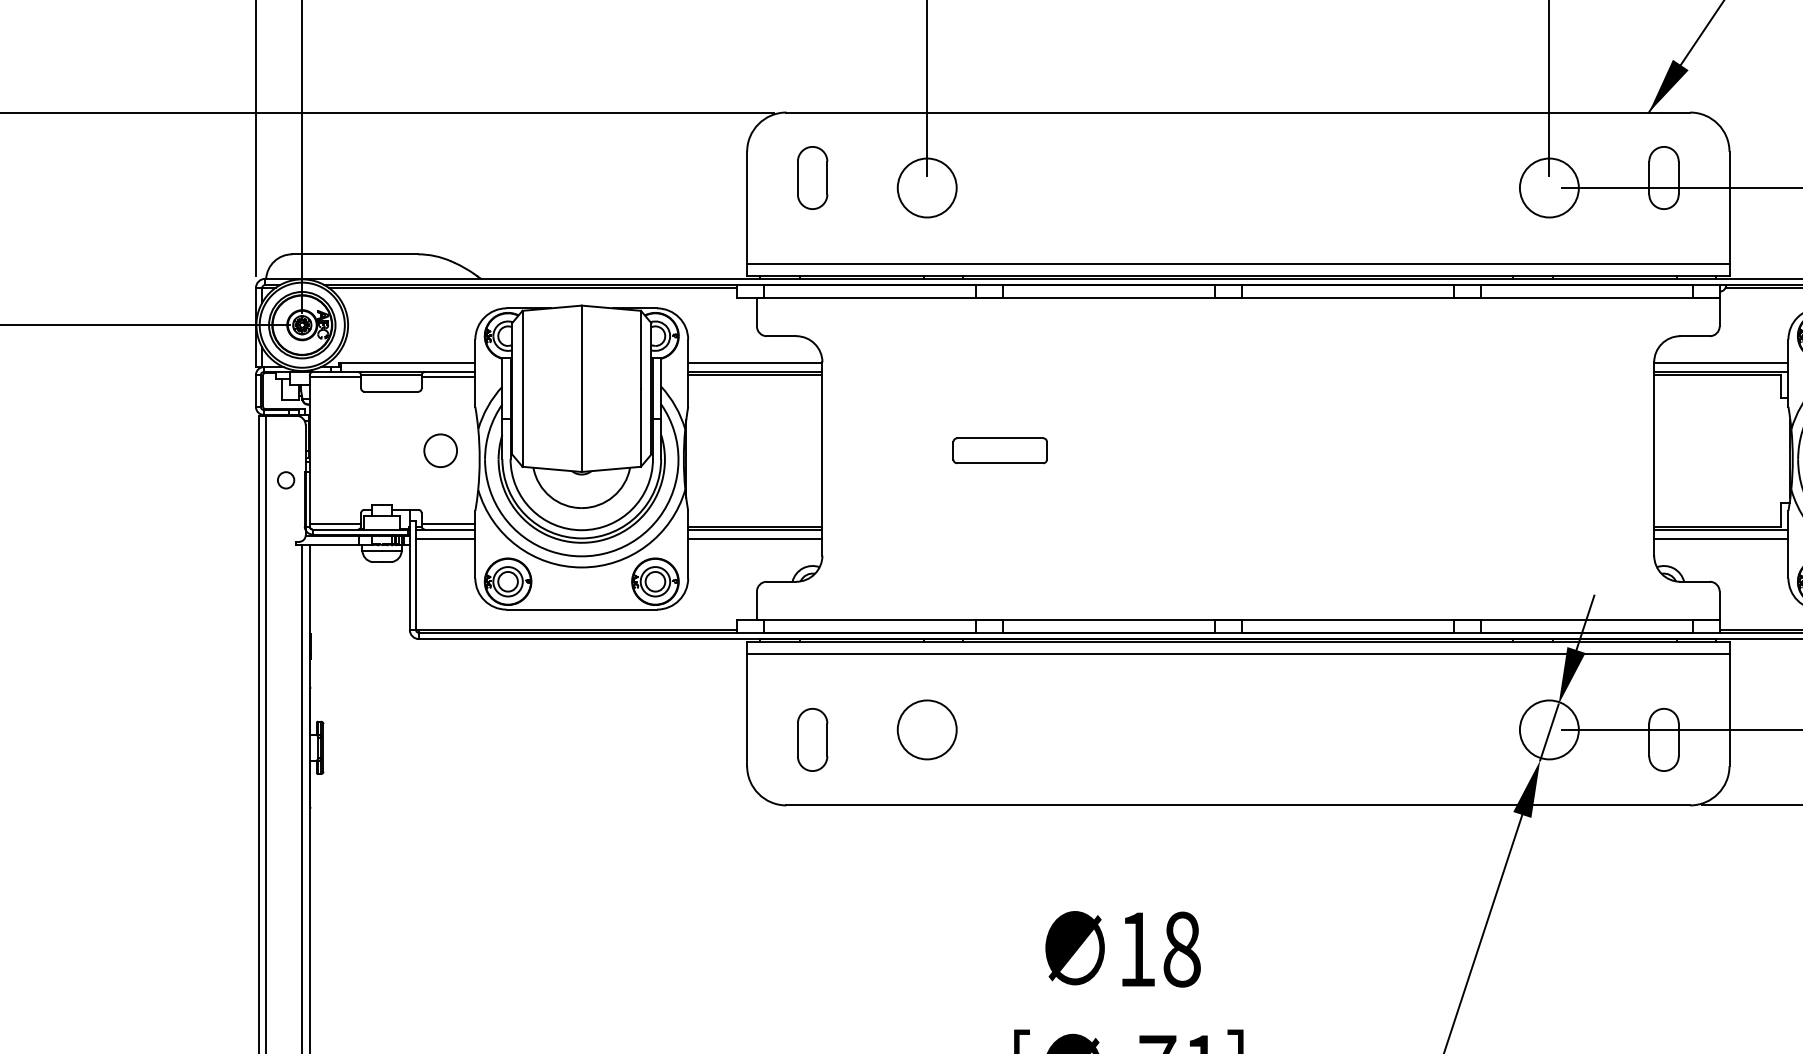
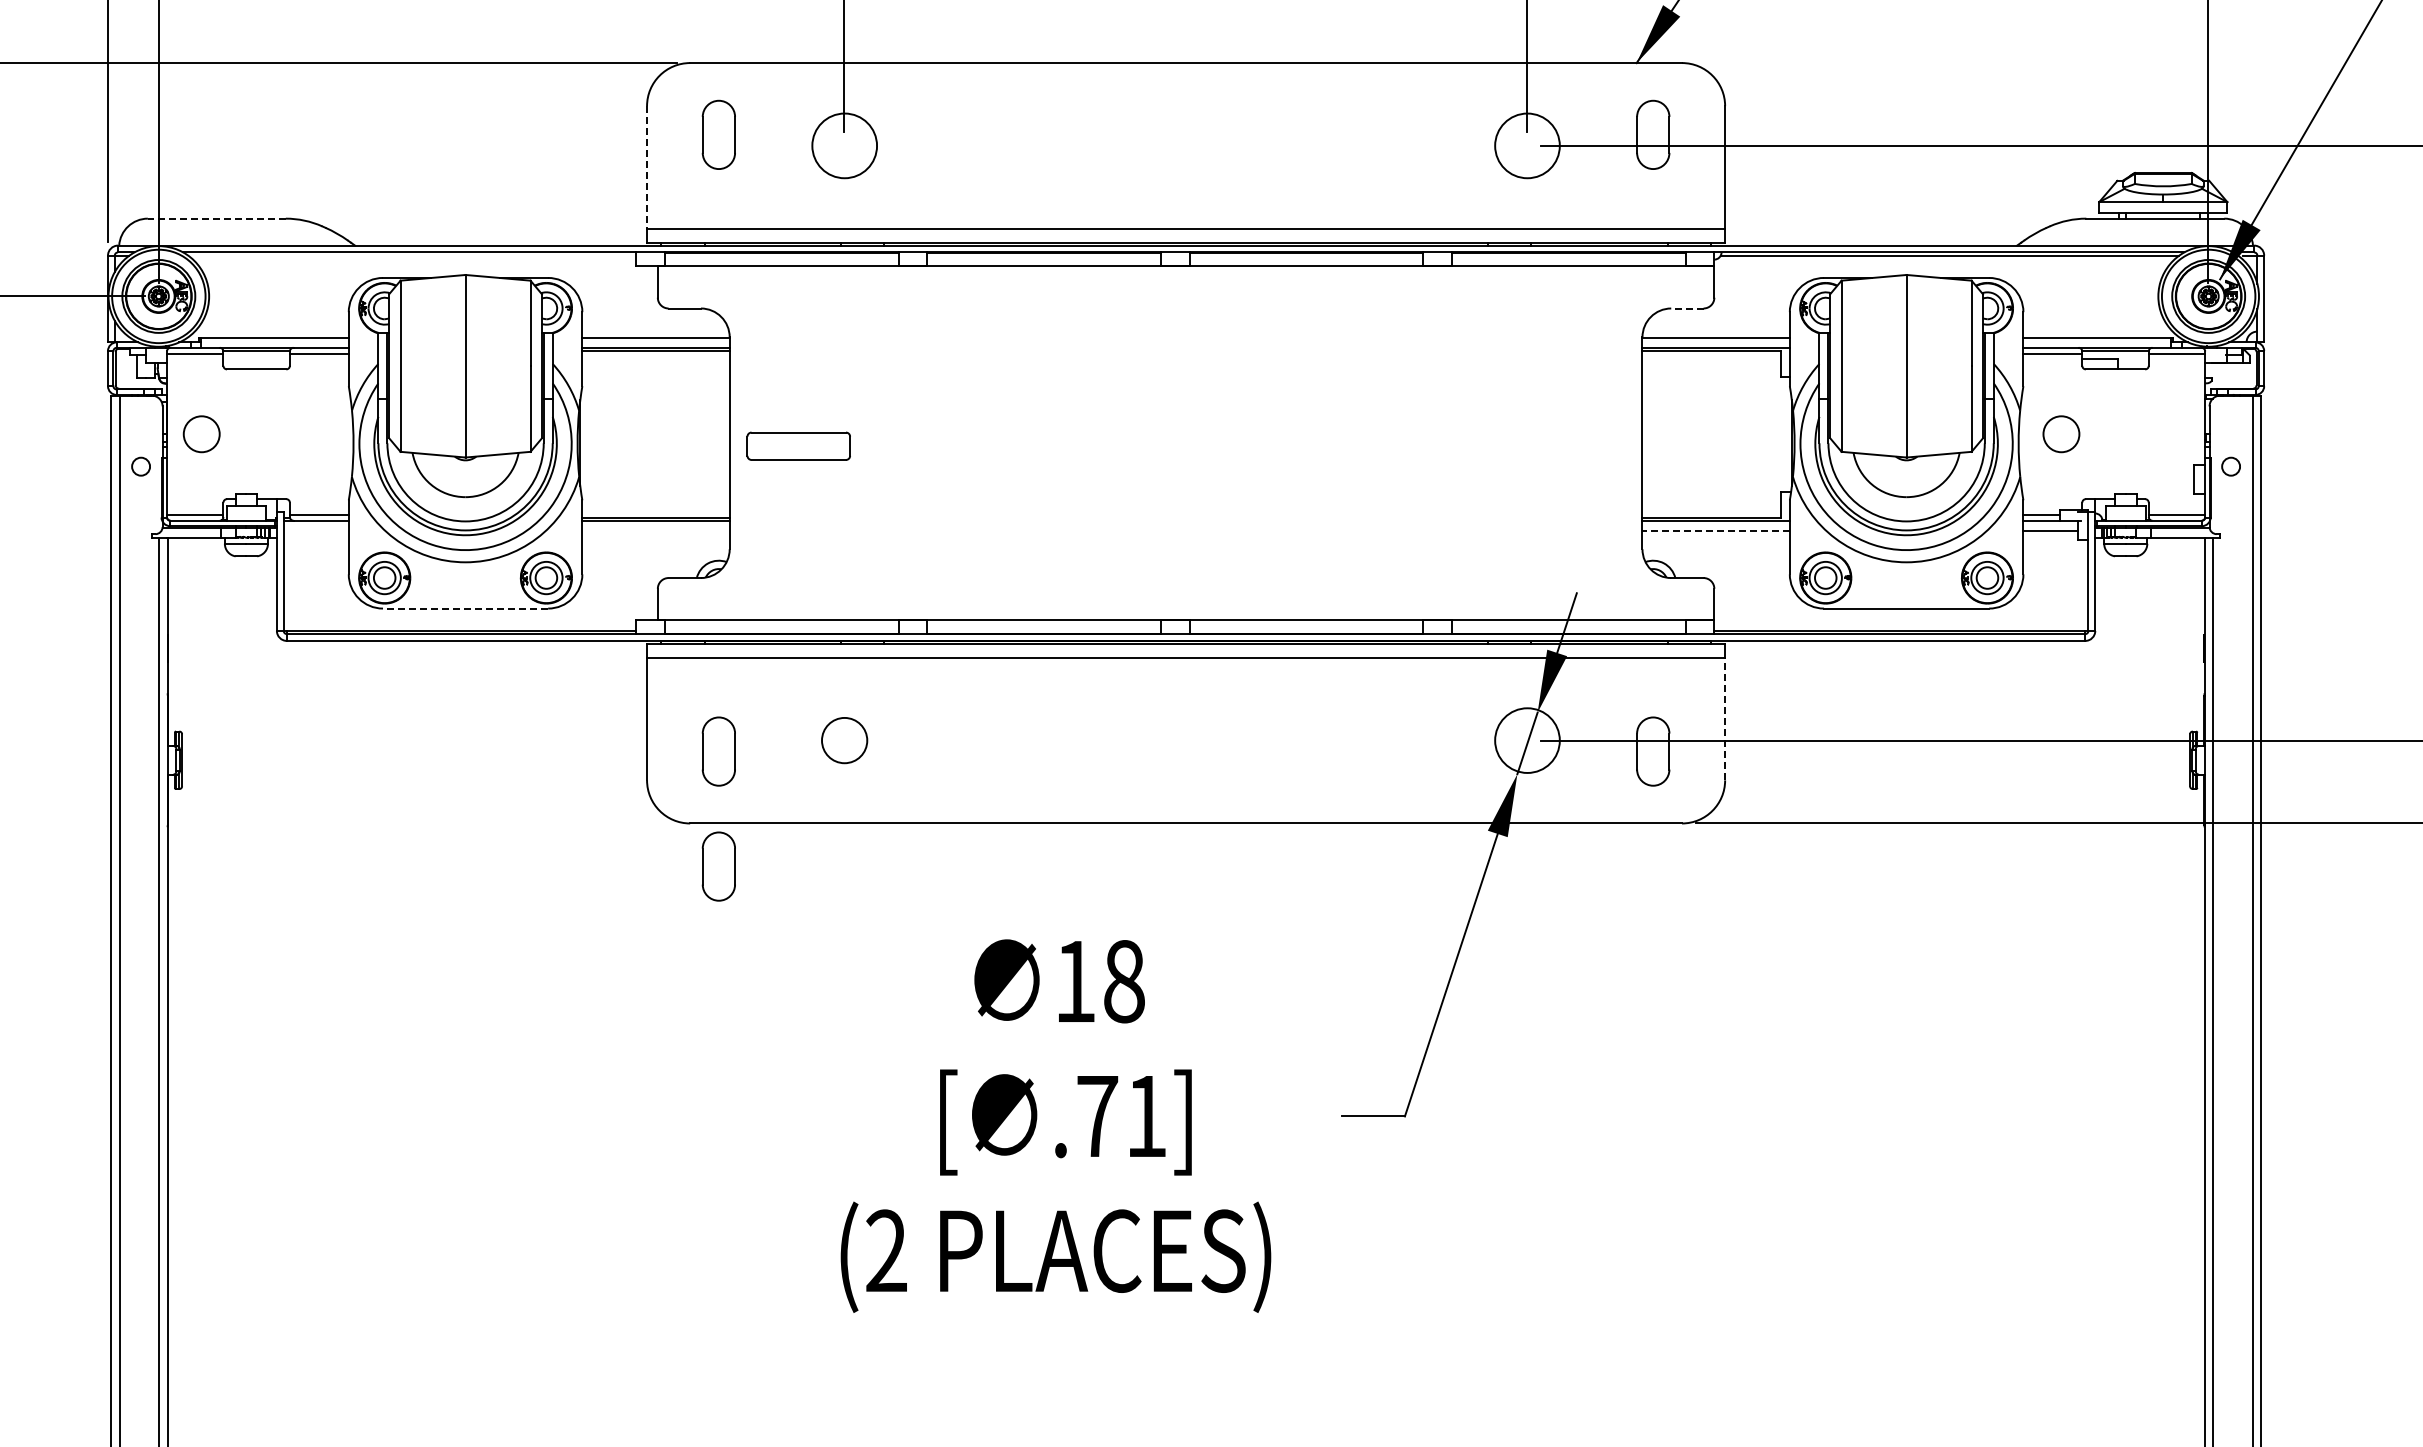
line: (747, 207) -> (647, 167), solid -> dashed
line: (354, 254) -> (216, 218), solid -> dashed
line: (533, 287) -> (412, 255), removed
line: (1694, 336) -> (1686, 308), solid -> dashed
circle: (440, 450) -> (201, 434), moved
part: (999, 450) -> (798, 445), moved
line: (445, 538) -> (315, 530), removed
line: (754, 538) -> (655, 530), removed
line: (1721, 538) -> (1716, 530), solid -> dashed
line: (581, 609) -> (465, 608), solid -> dashed
line: (1729, 709) -> (1725, 718), solid -> dashed
circle: (927, 729) -> (844, 740), size x0.7
part: (812, 844) -> (718, 866), added

